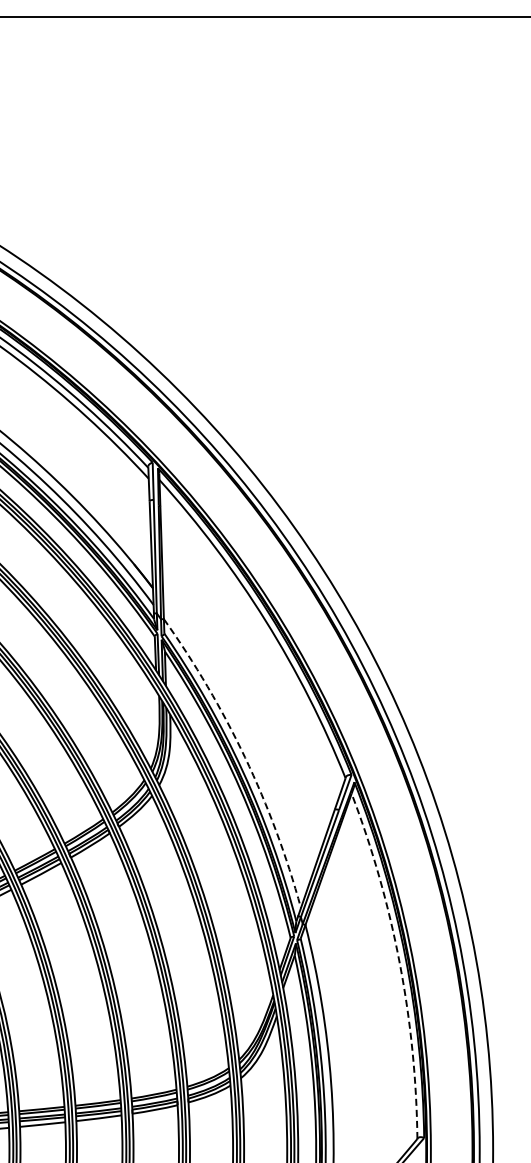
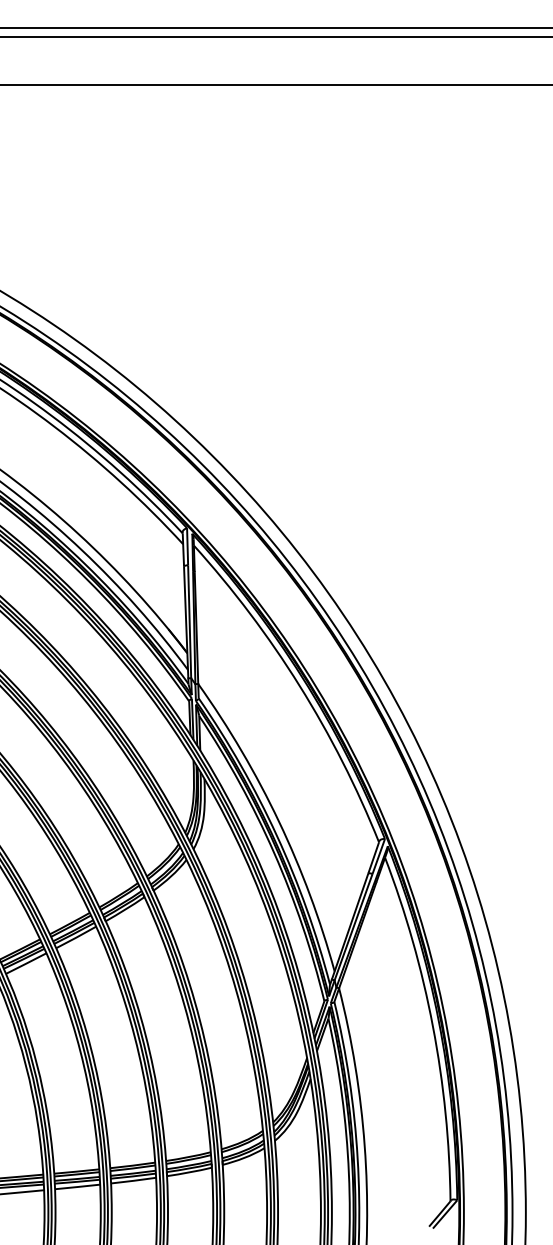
arc: (245, 757) -> (279, 821), dashed -> solid
arc: (399, 963) -> (432, 1026), dashed -> solid

